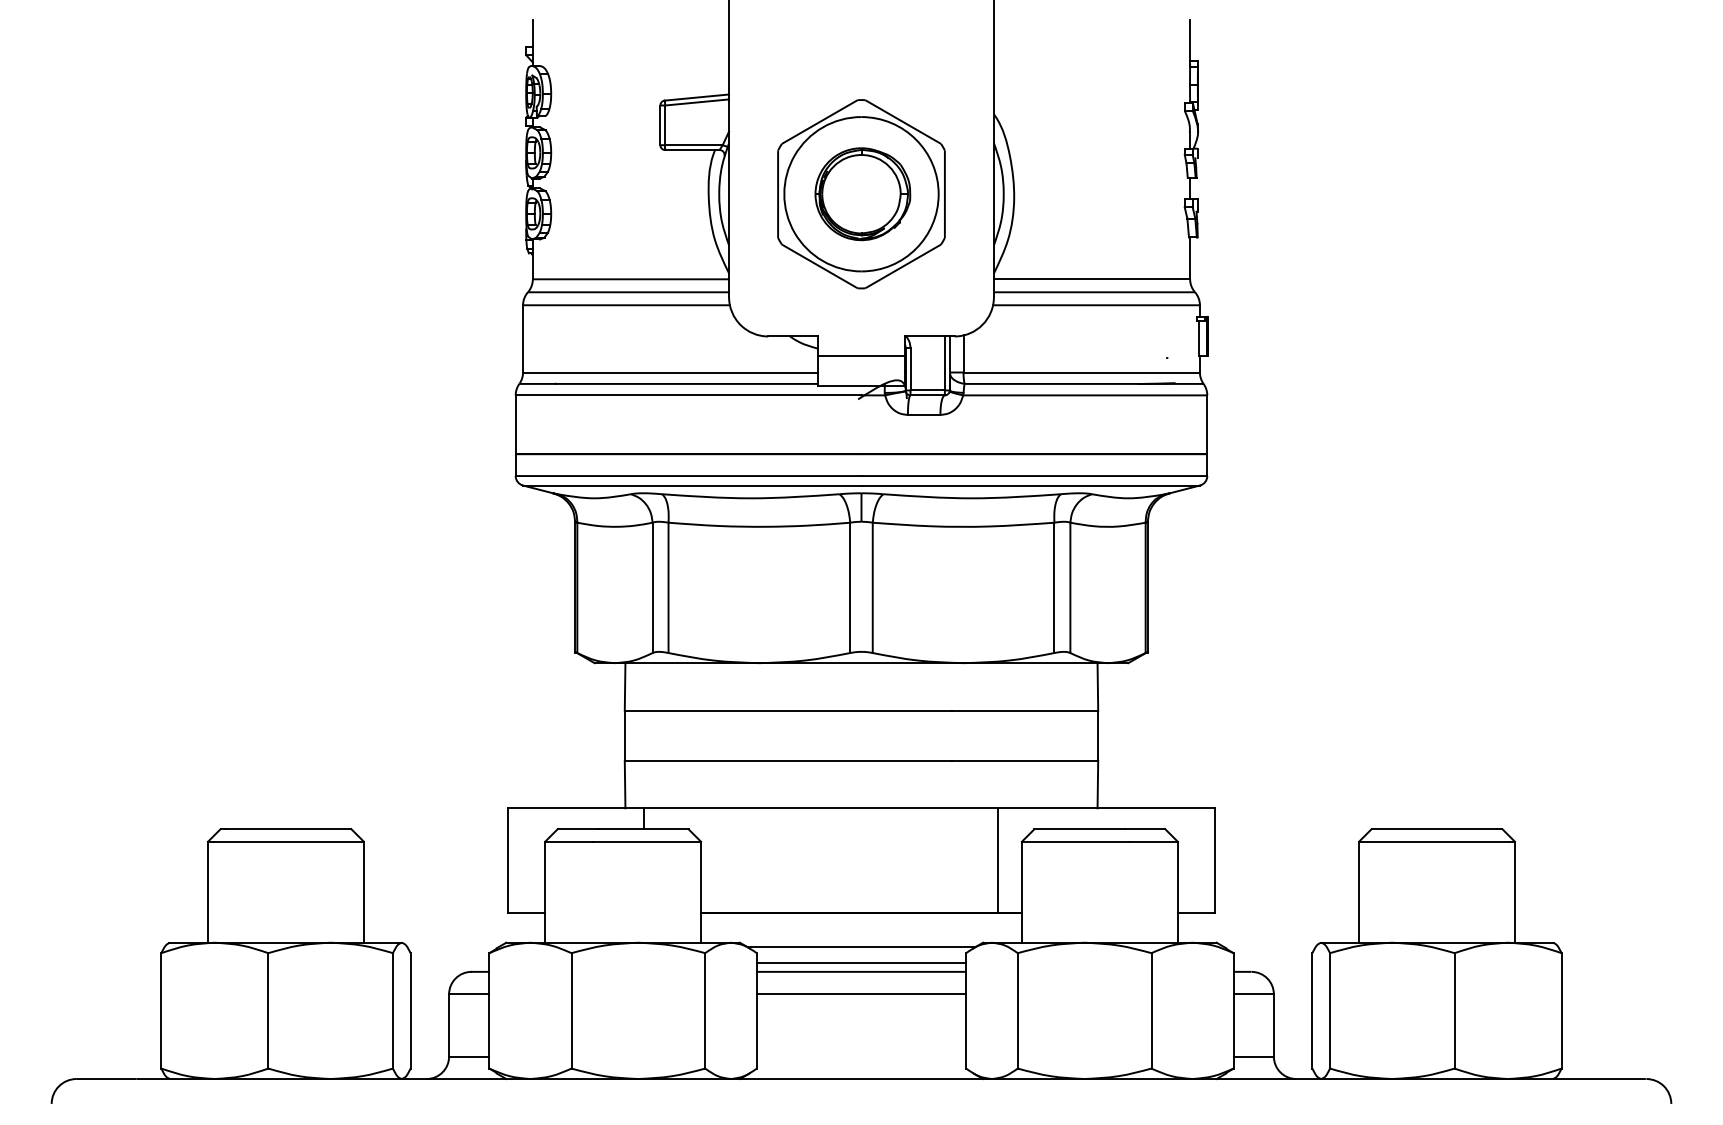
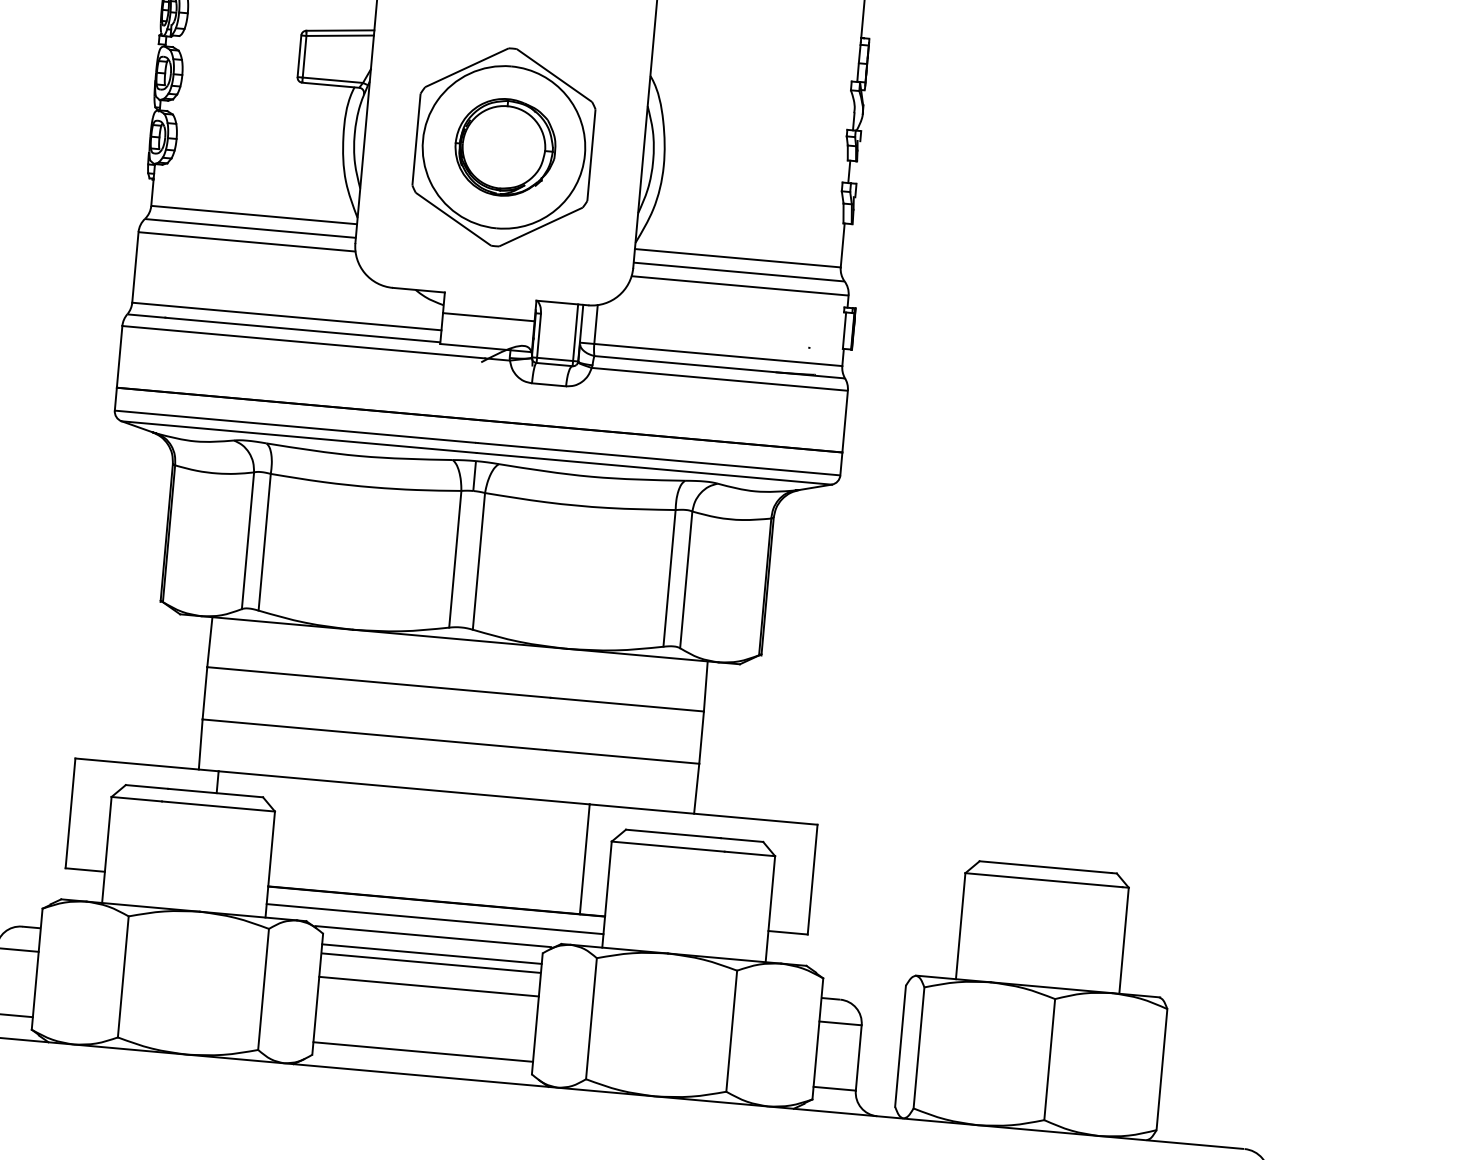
line: (861, 929) -> (435, 918), added
line: (861, 1056) -> (423, 1051), added

